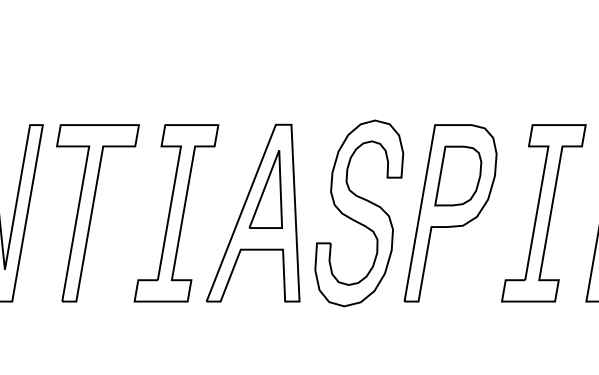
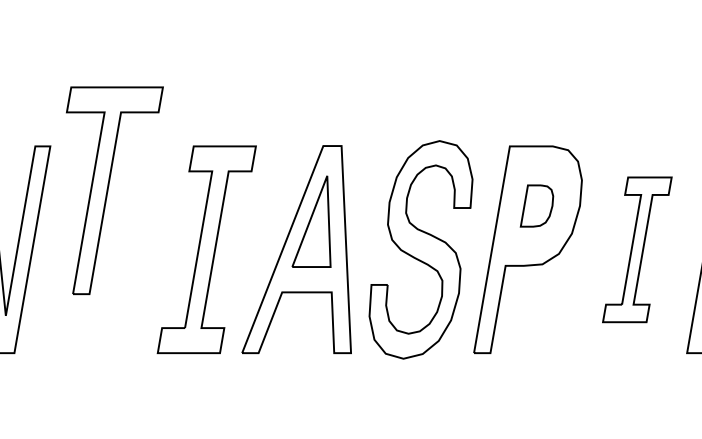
part: (457, 175) -> (536, 205), size x0.6
part: (97, 213) -> (114, 190), moved
part: (544, 213) -> (637, 249), size x0.7

